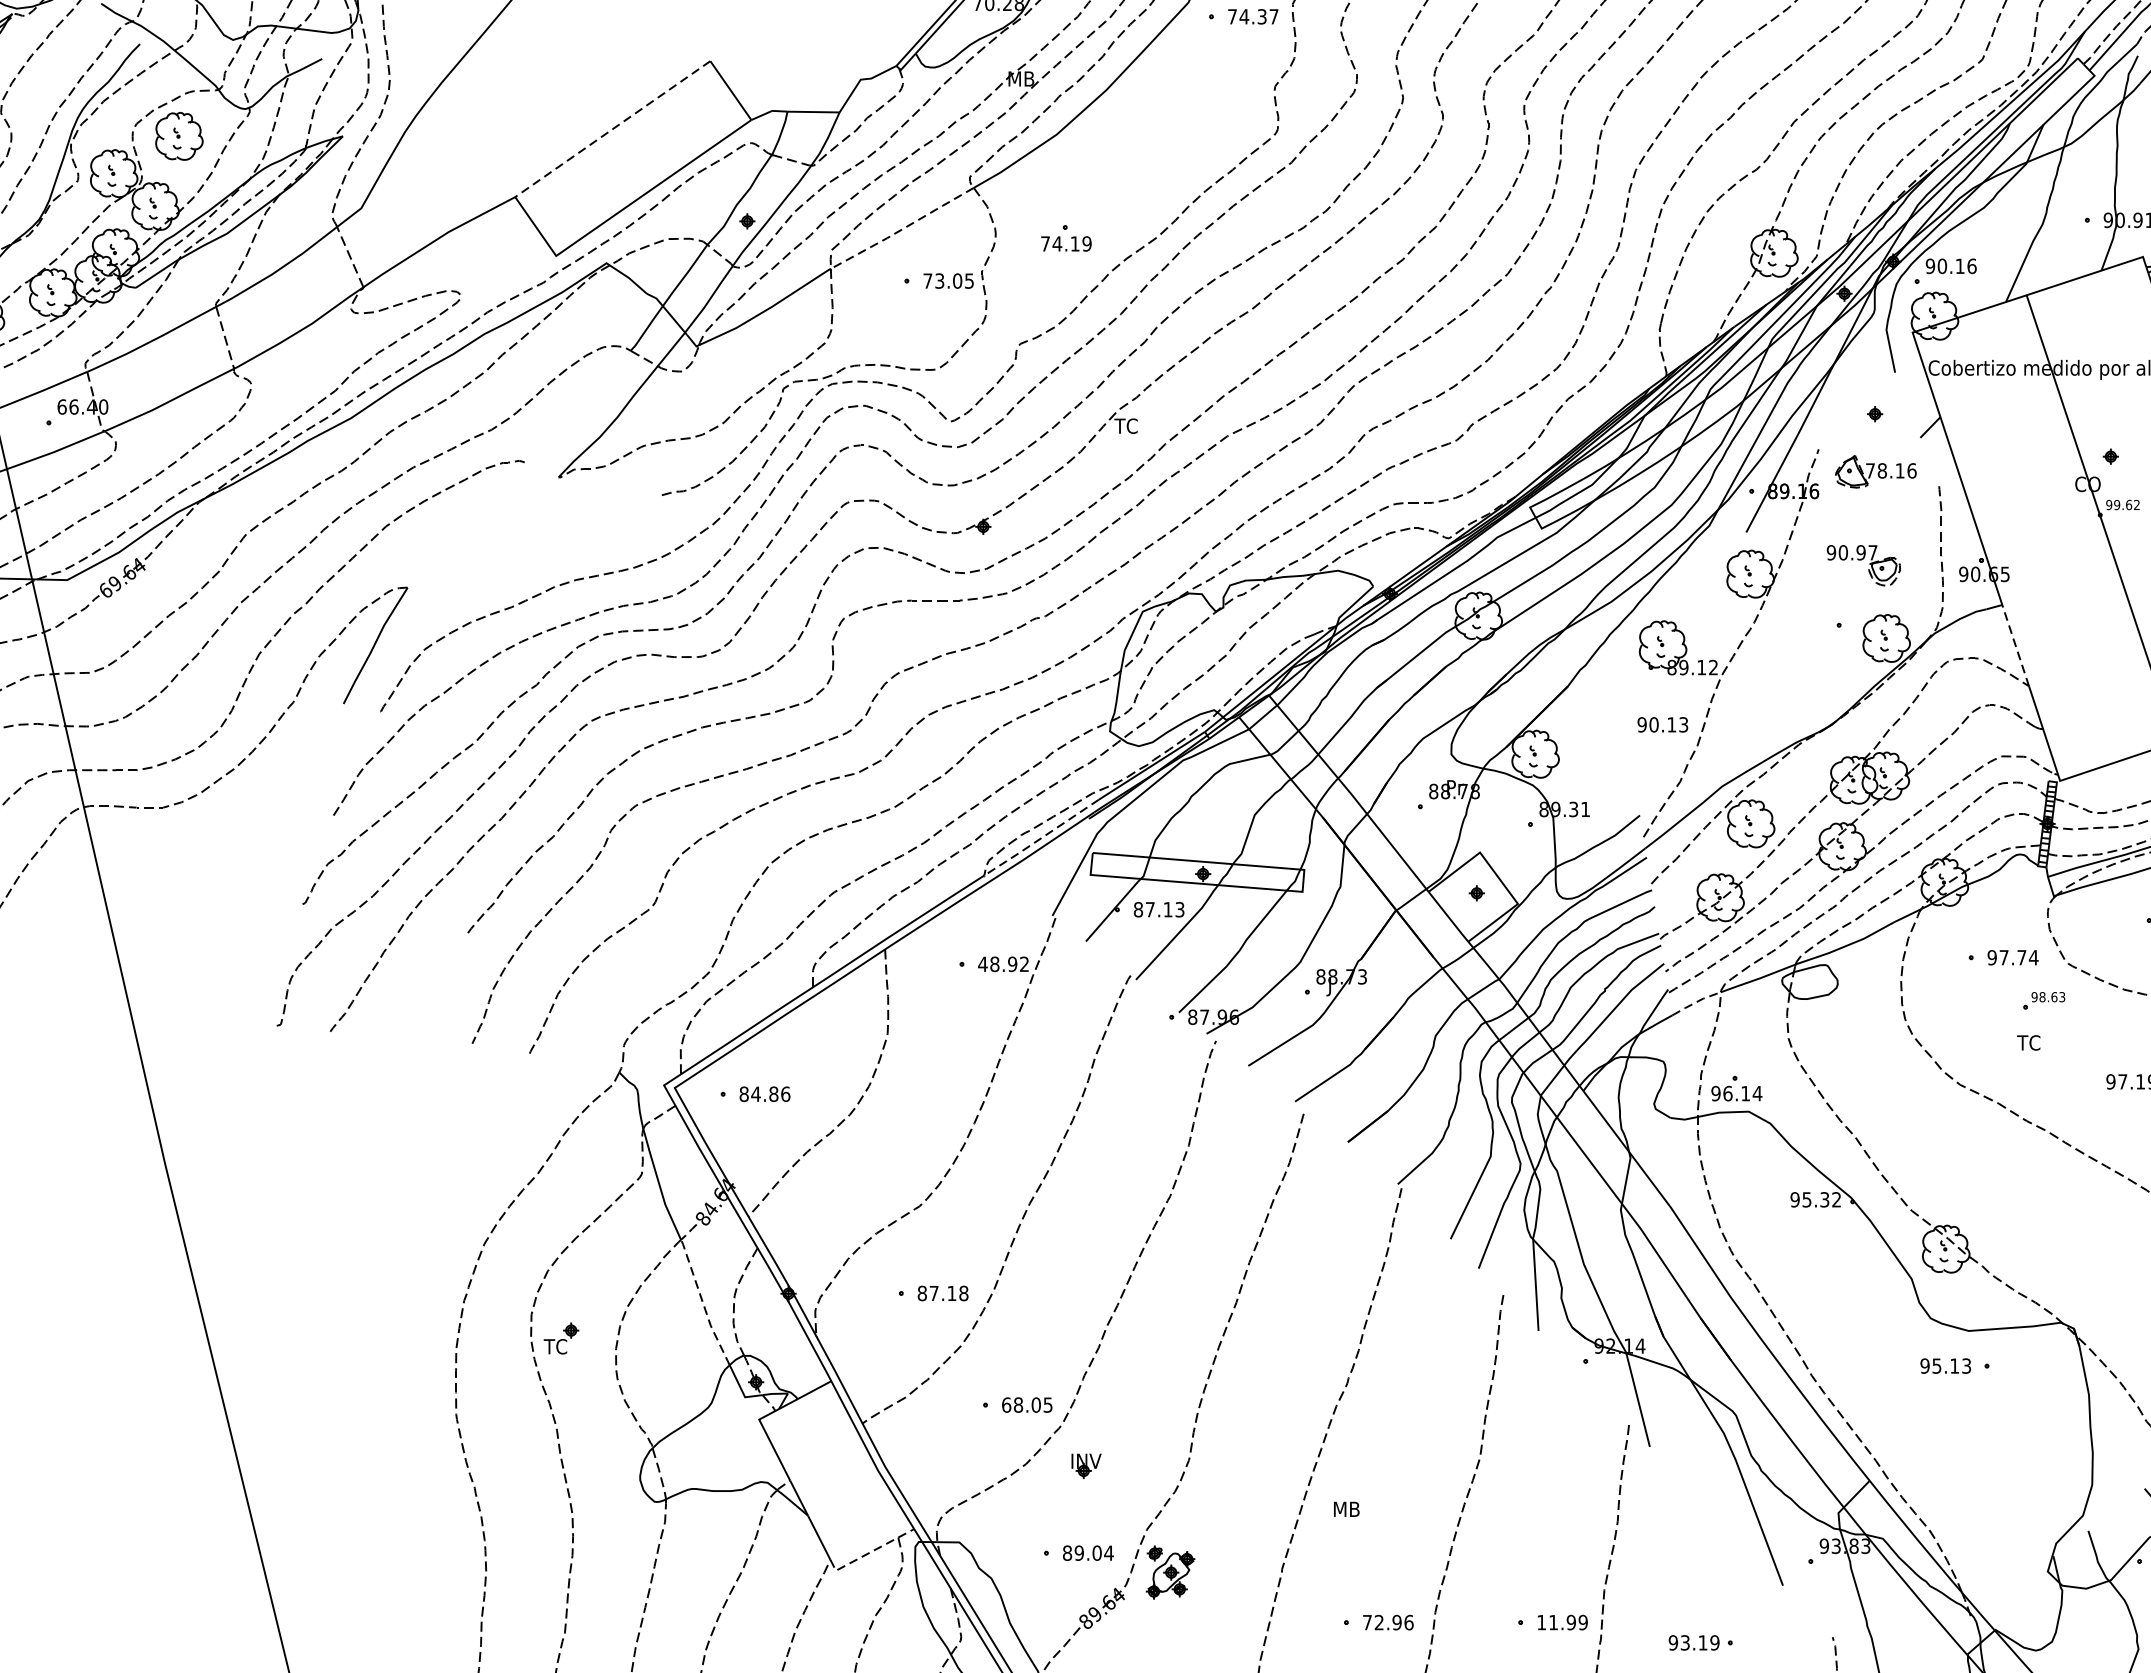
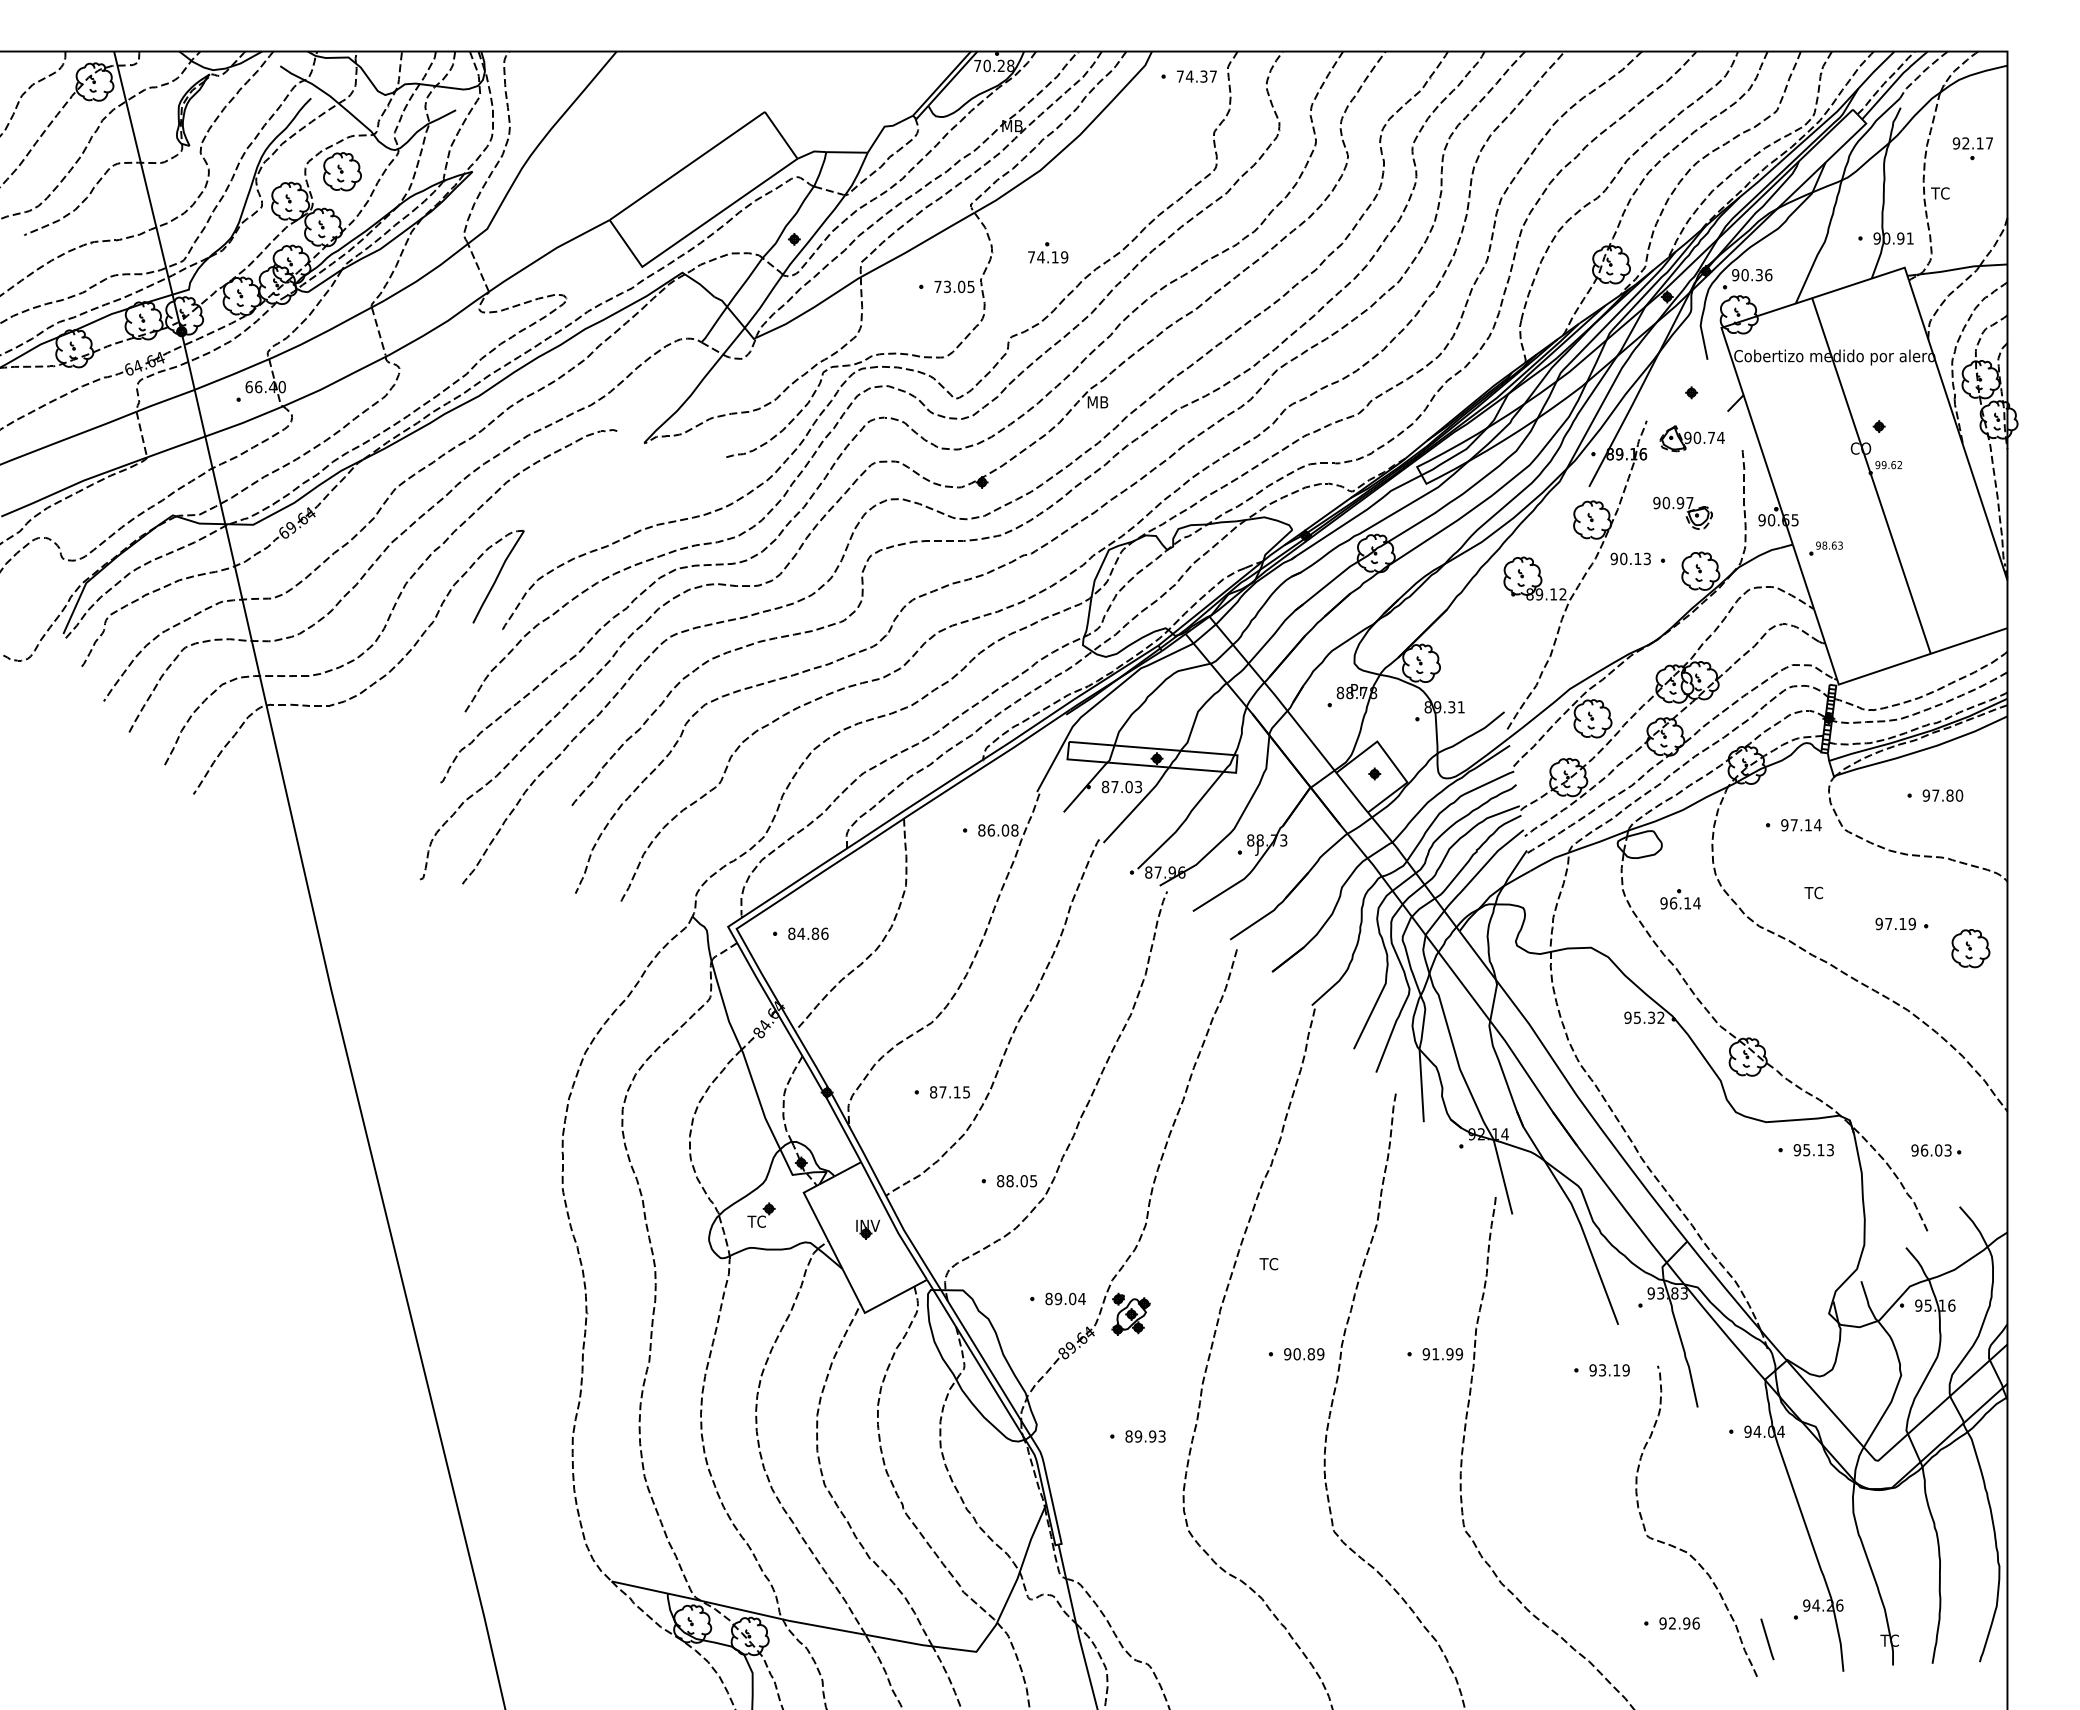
line: (613, 129) -> (687, 166), dashed -> solid
line: (903, 229) -> (918, 245), dashed -> solid
text: (1959, 266) -> (1758, 275), 90.16 -> 90.36
text: (1128, 426) -> (1097, 402), TC -> MB
text: (1891, 470) -> (1704, 437), 78.16 -> 90.74
line: (2015, 645) -> (1803, 576), dashed -> solid
text: (1662, 724) -> (1630, 558), moved
line: (1040, 838) -> (1027, 730), dashed -> solid
text: (1167, 909) -> (1128, 786), 87.13 -> 87.03
text: (2022, 958) -> (1808, 825), 97.74 -> 97.14
text: (1002, 964) -> (997, 830), 48.92 -> 86.08
part: (2043, 1000) -> (1825, 548), moved
line: (1695, 1002) -> (1548, 860), dashed -> solid
part: (1736, 1088) -> (1680, 899), moved
text: (963, 1293) -> (966, 1092), 87.18 -> 87.15
line: (703, 1303) -> (759, 1100), dashed -> solid
part: (561, 1337) -> (761, 1214), moved
text: (1945, 1366) -> (1813, 1150), moved
text: (1006, 1405) -> (1000, 1181), 68.05 -> 88.05
part: (1086, 1465) -> (868, 1229), moved
text: (1345, 1509) -> (1270, 1264), MB -> TC
line: (869, 1552) -> (891, 1298), dashed -> solid
text: (1388, 1622) -> (1304, 1354), 72.96 -> 90.89
text: (1540, 1622) -> (1425, 1354), 11.99 -> 91.99
text: (1693, 1643) -> (1609, 1370), moved

